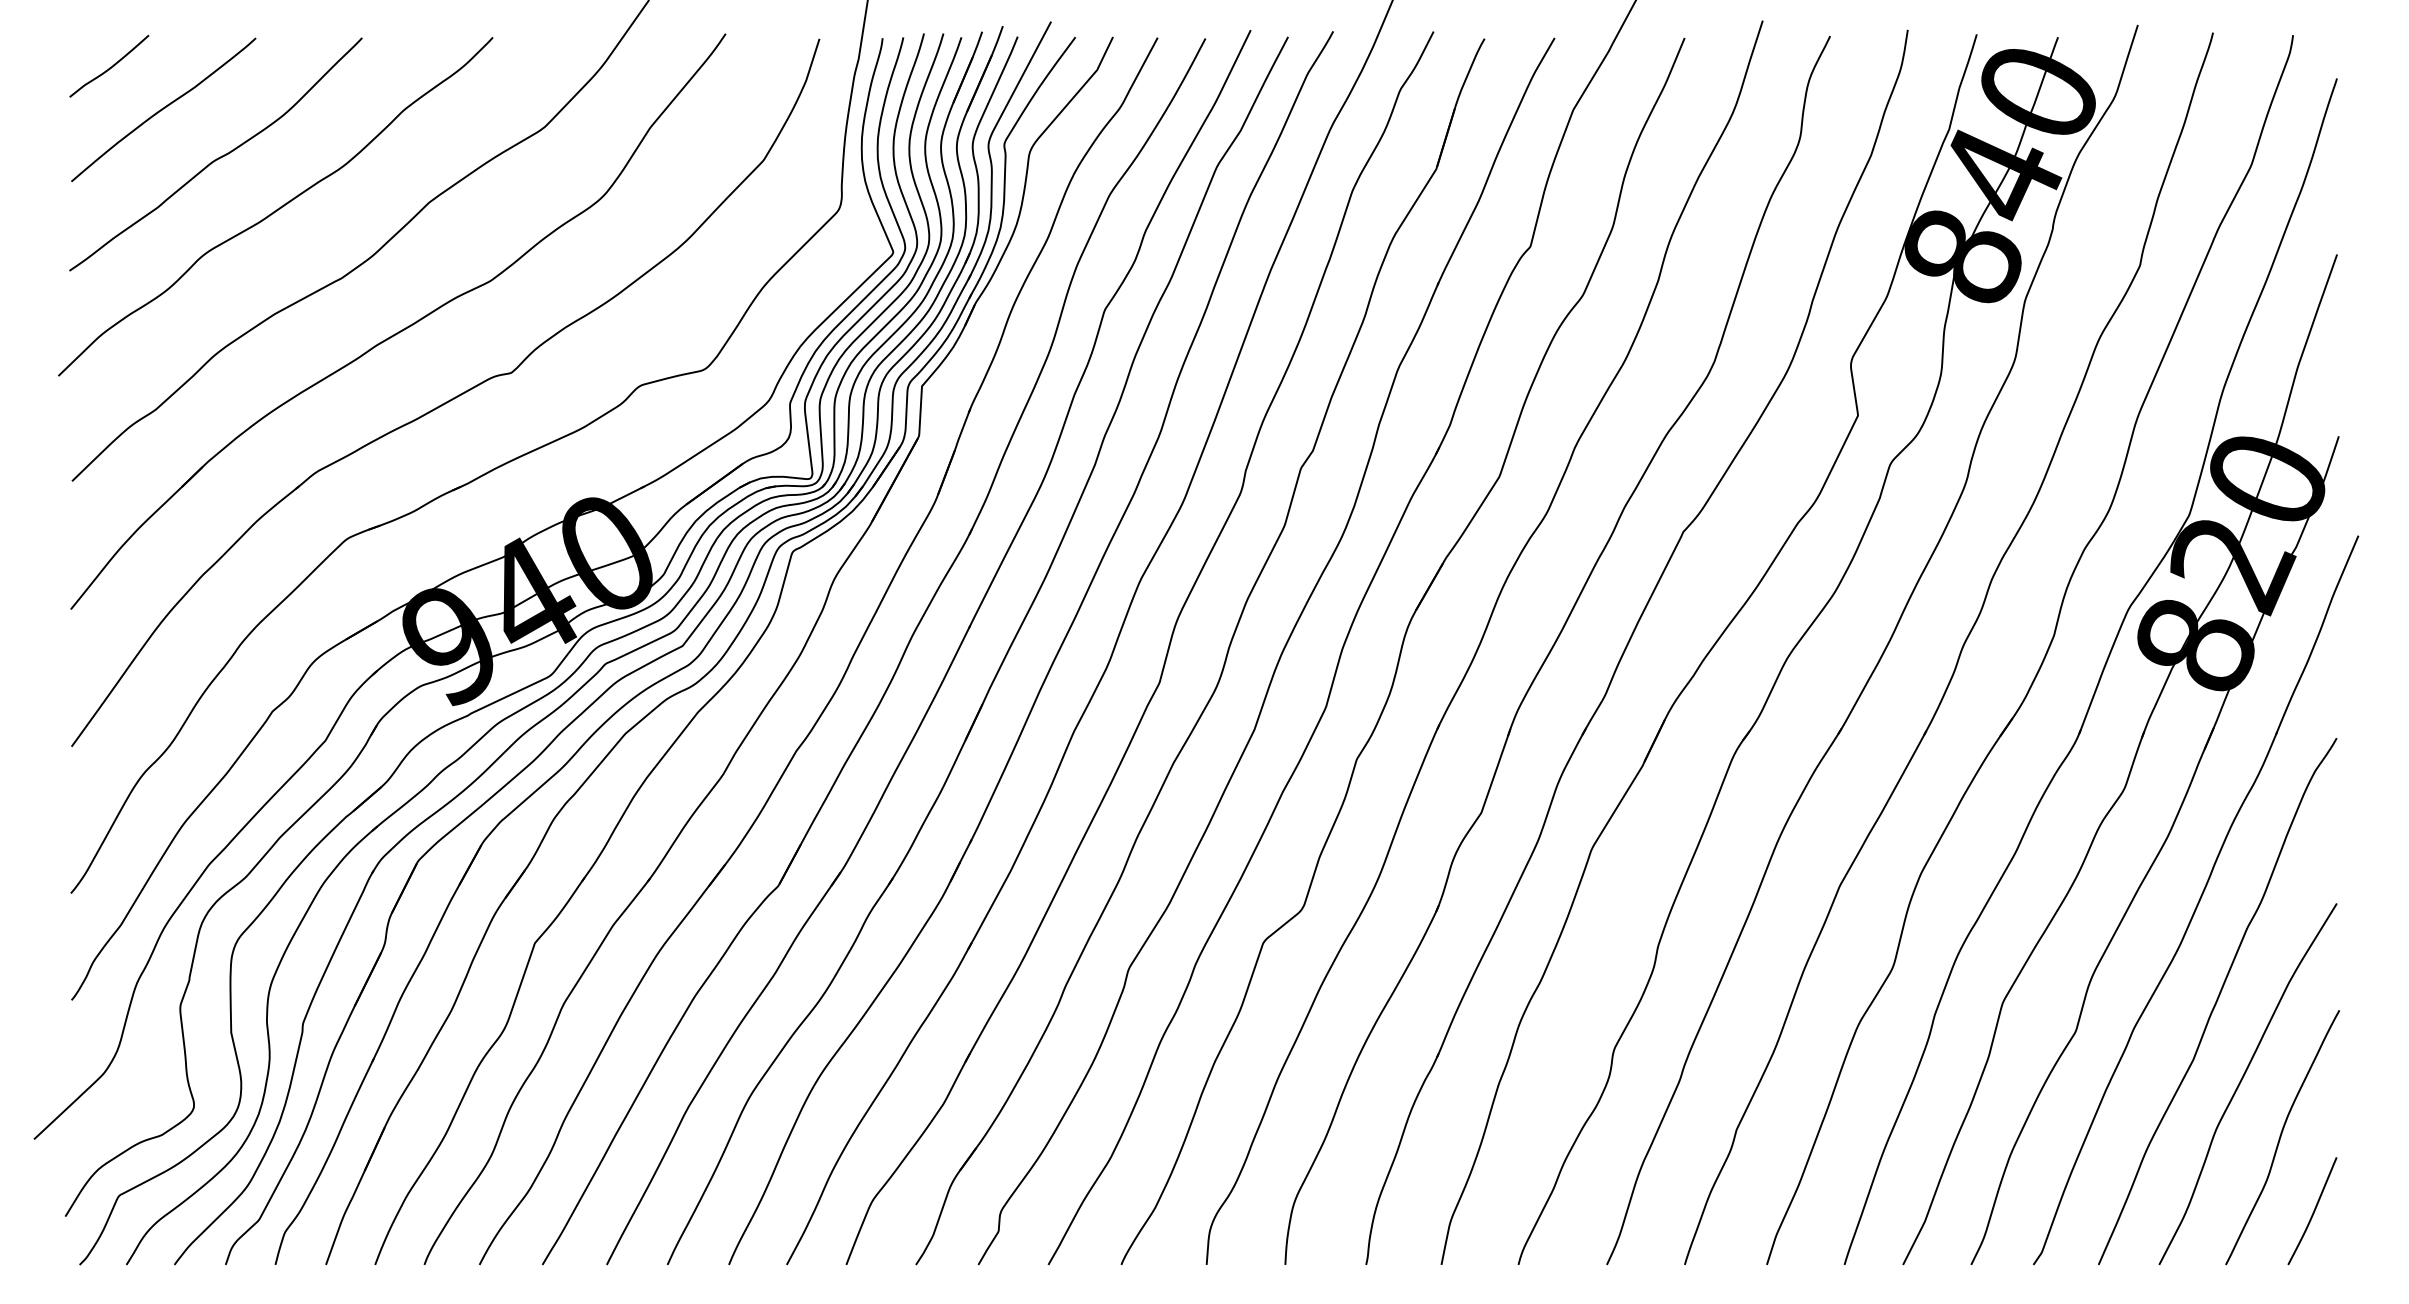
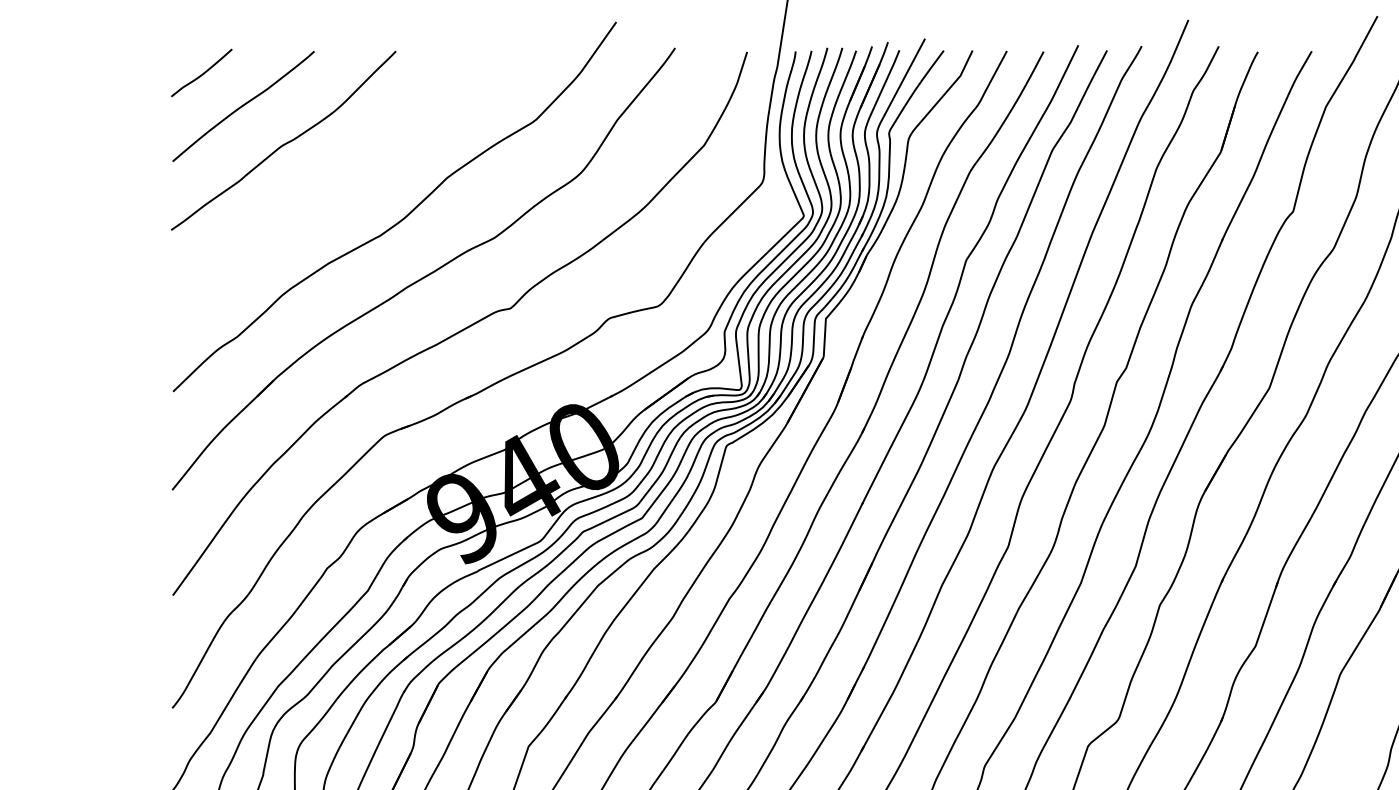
curve: (277, 208) -> (330, 182), removed

